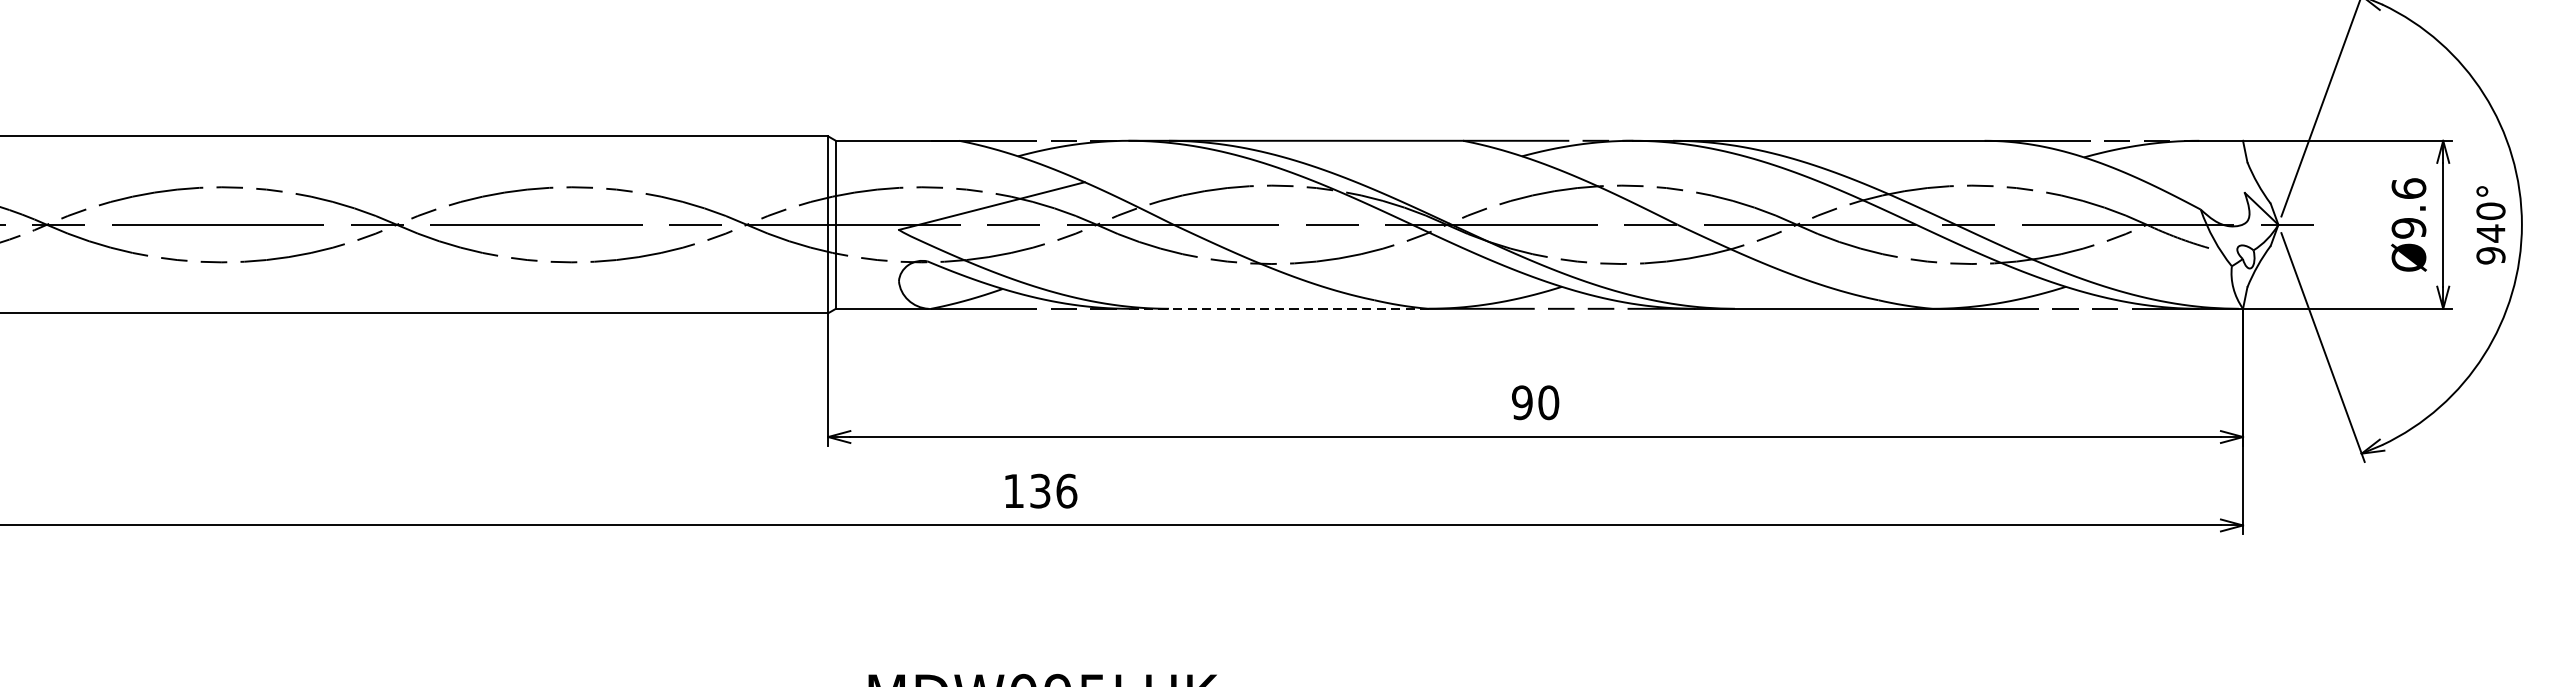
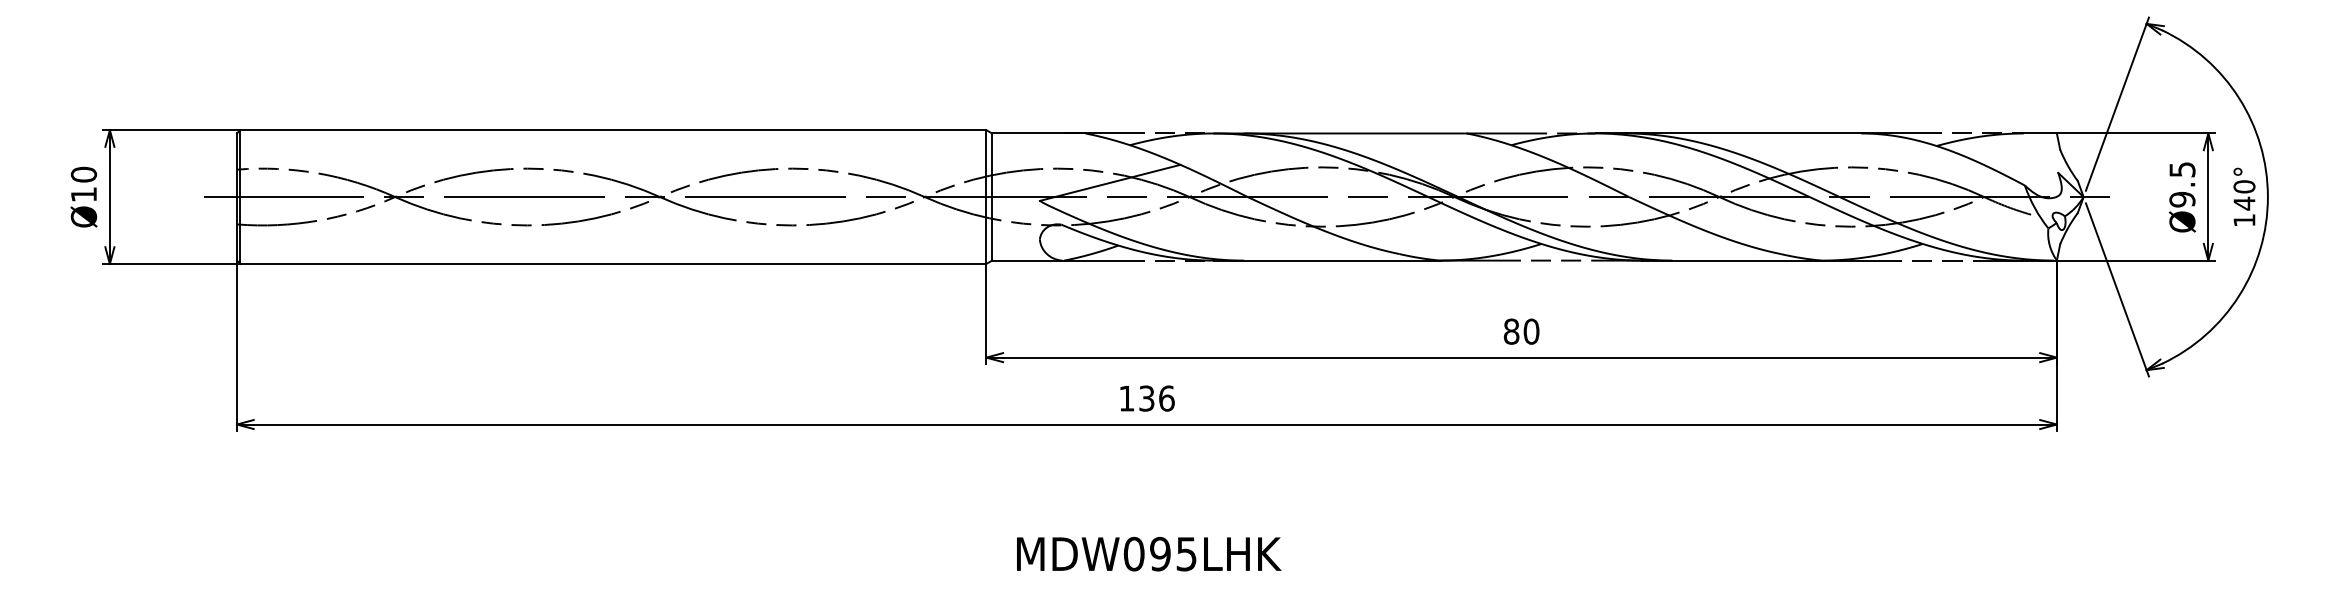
text: (2409, 188) -> (2182, 169), Ø9.6 -> Ø9.5
text: (2490, 255) -> (2244, 220), 940° -> 140°
line: (1279, 308) -> (1327, 260), dashed -> solid
text: (1522, 402) -> (1511, 331), 90 -> 80

